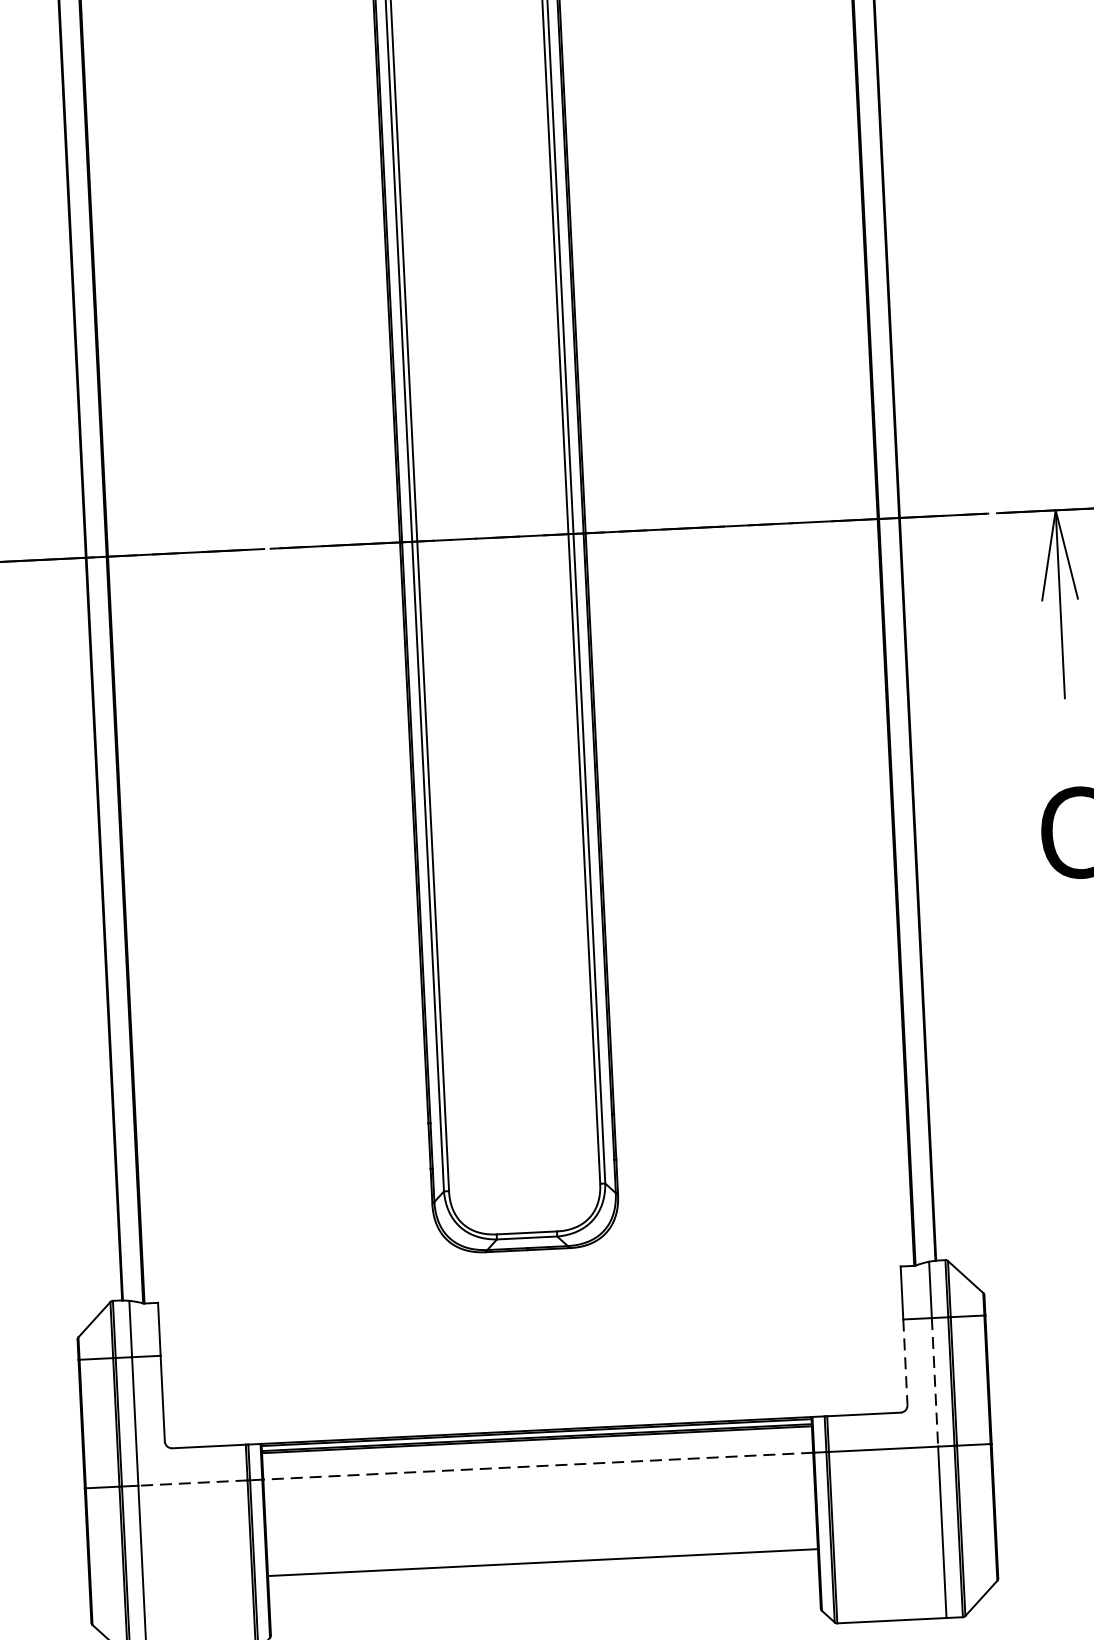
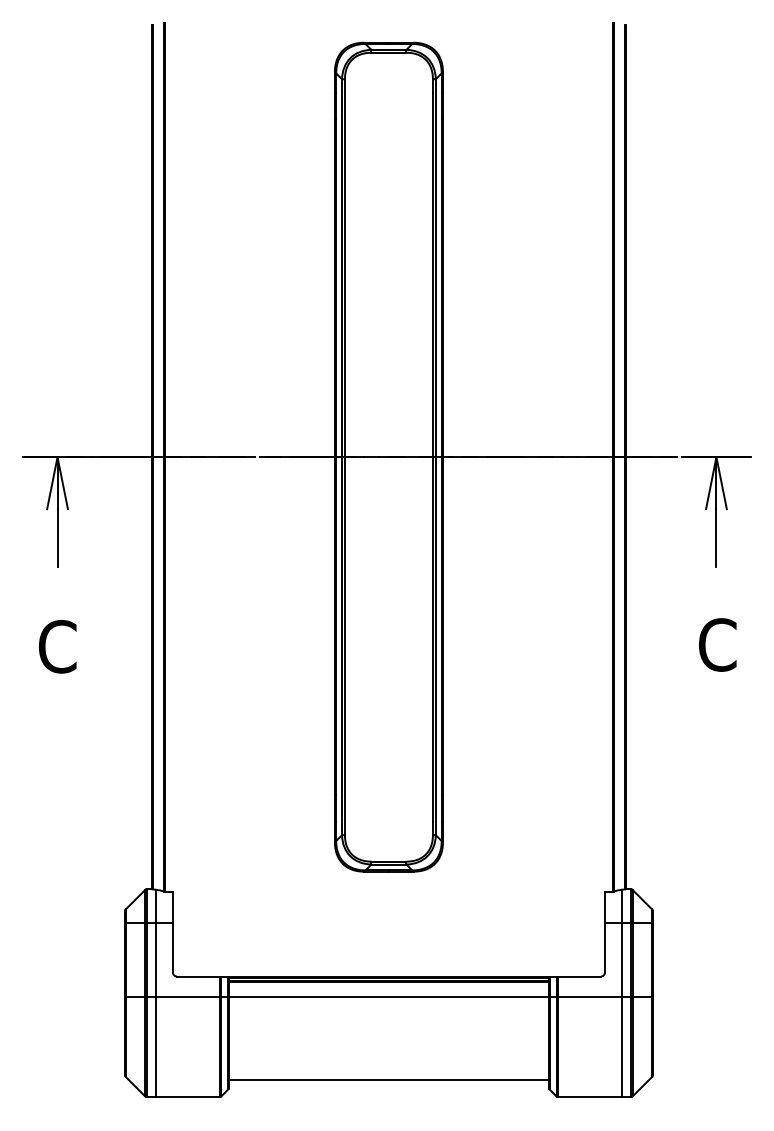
line: (906, 1362) -> (605, 947), dashed -> solid
line: (934, 1383) -> (621, 960), dashed -> solid
line: (537, 1466) -> (388, 997), dashed -> solid
line: (193, 1483) -> (188, 997), dashed -> solid
line: (542, 1562) -> (388, 1080), moved

